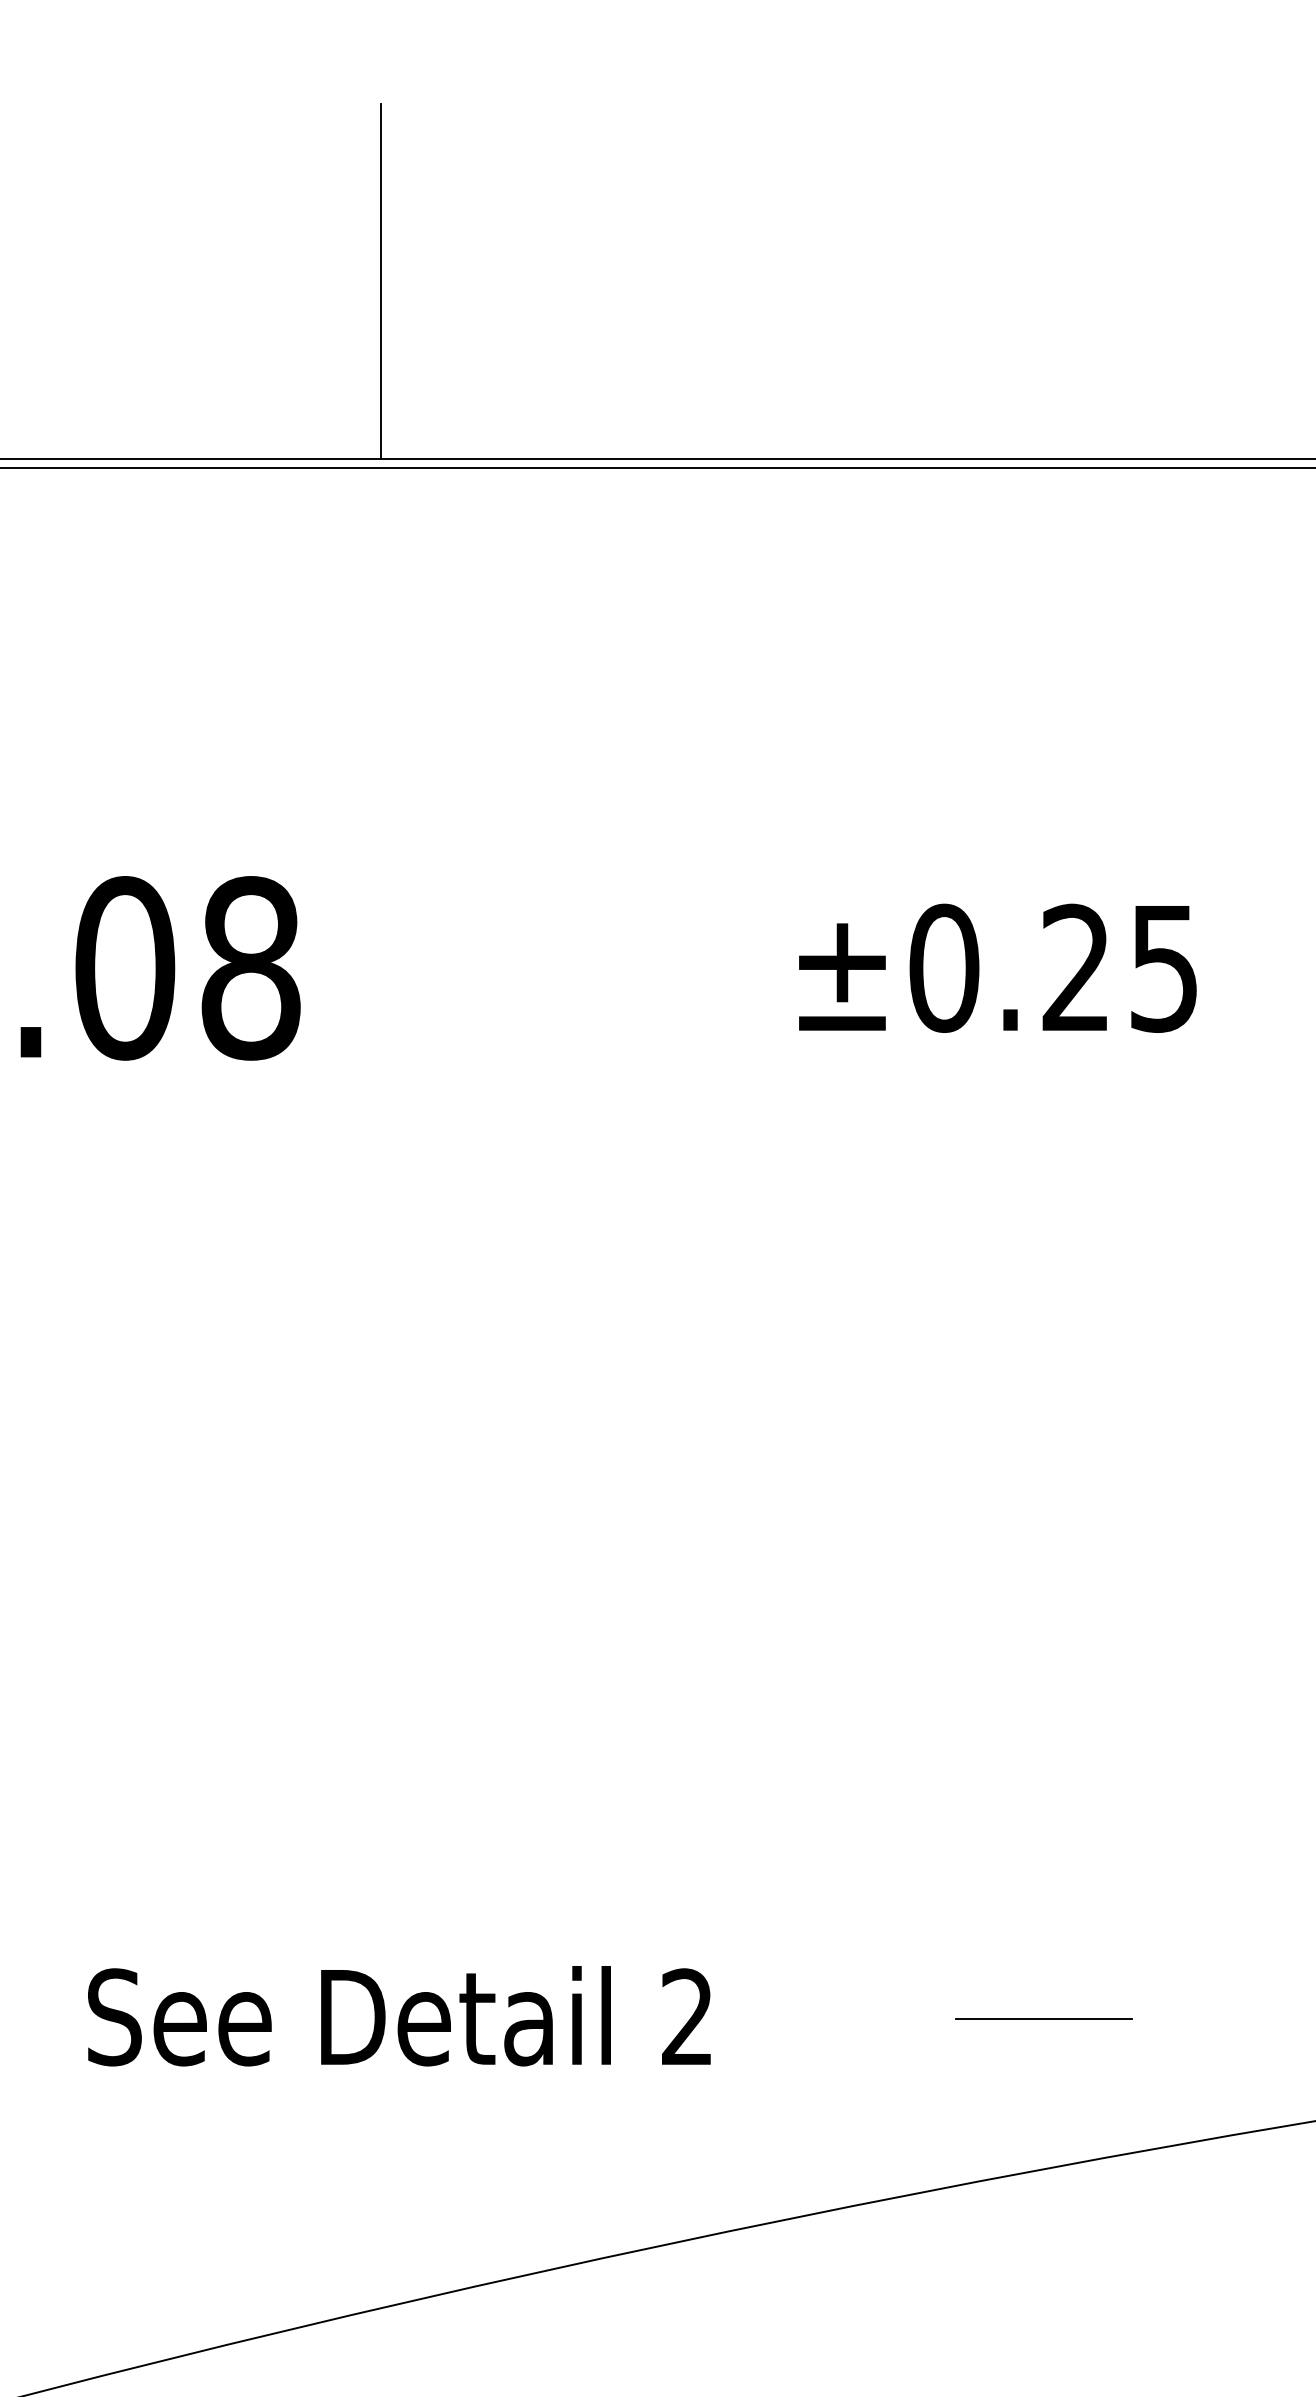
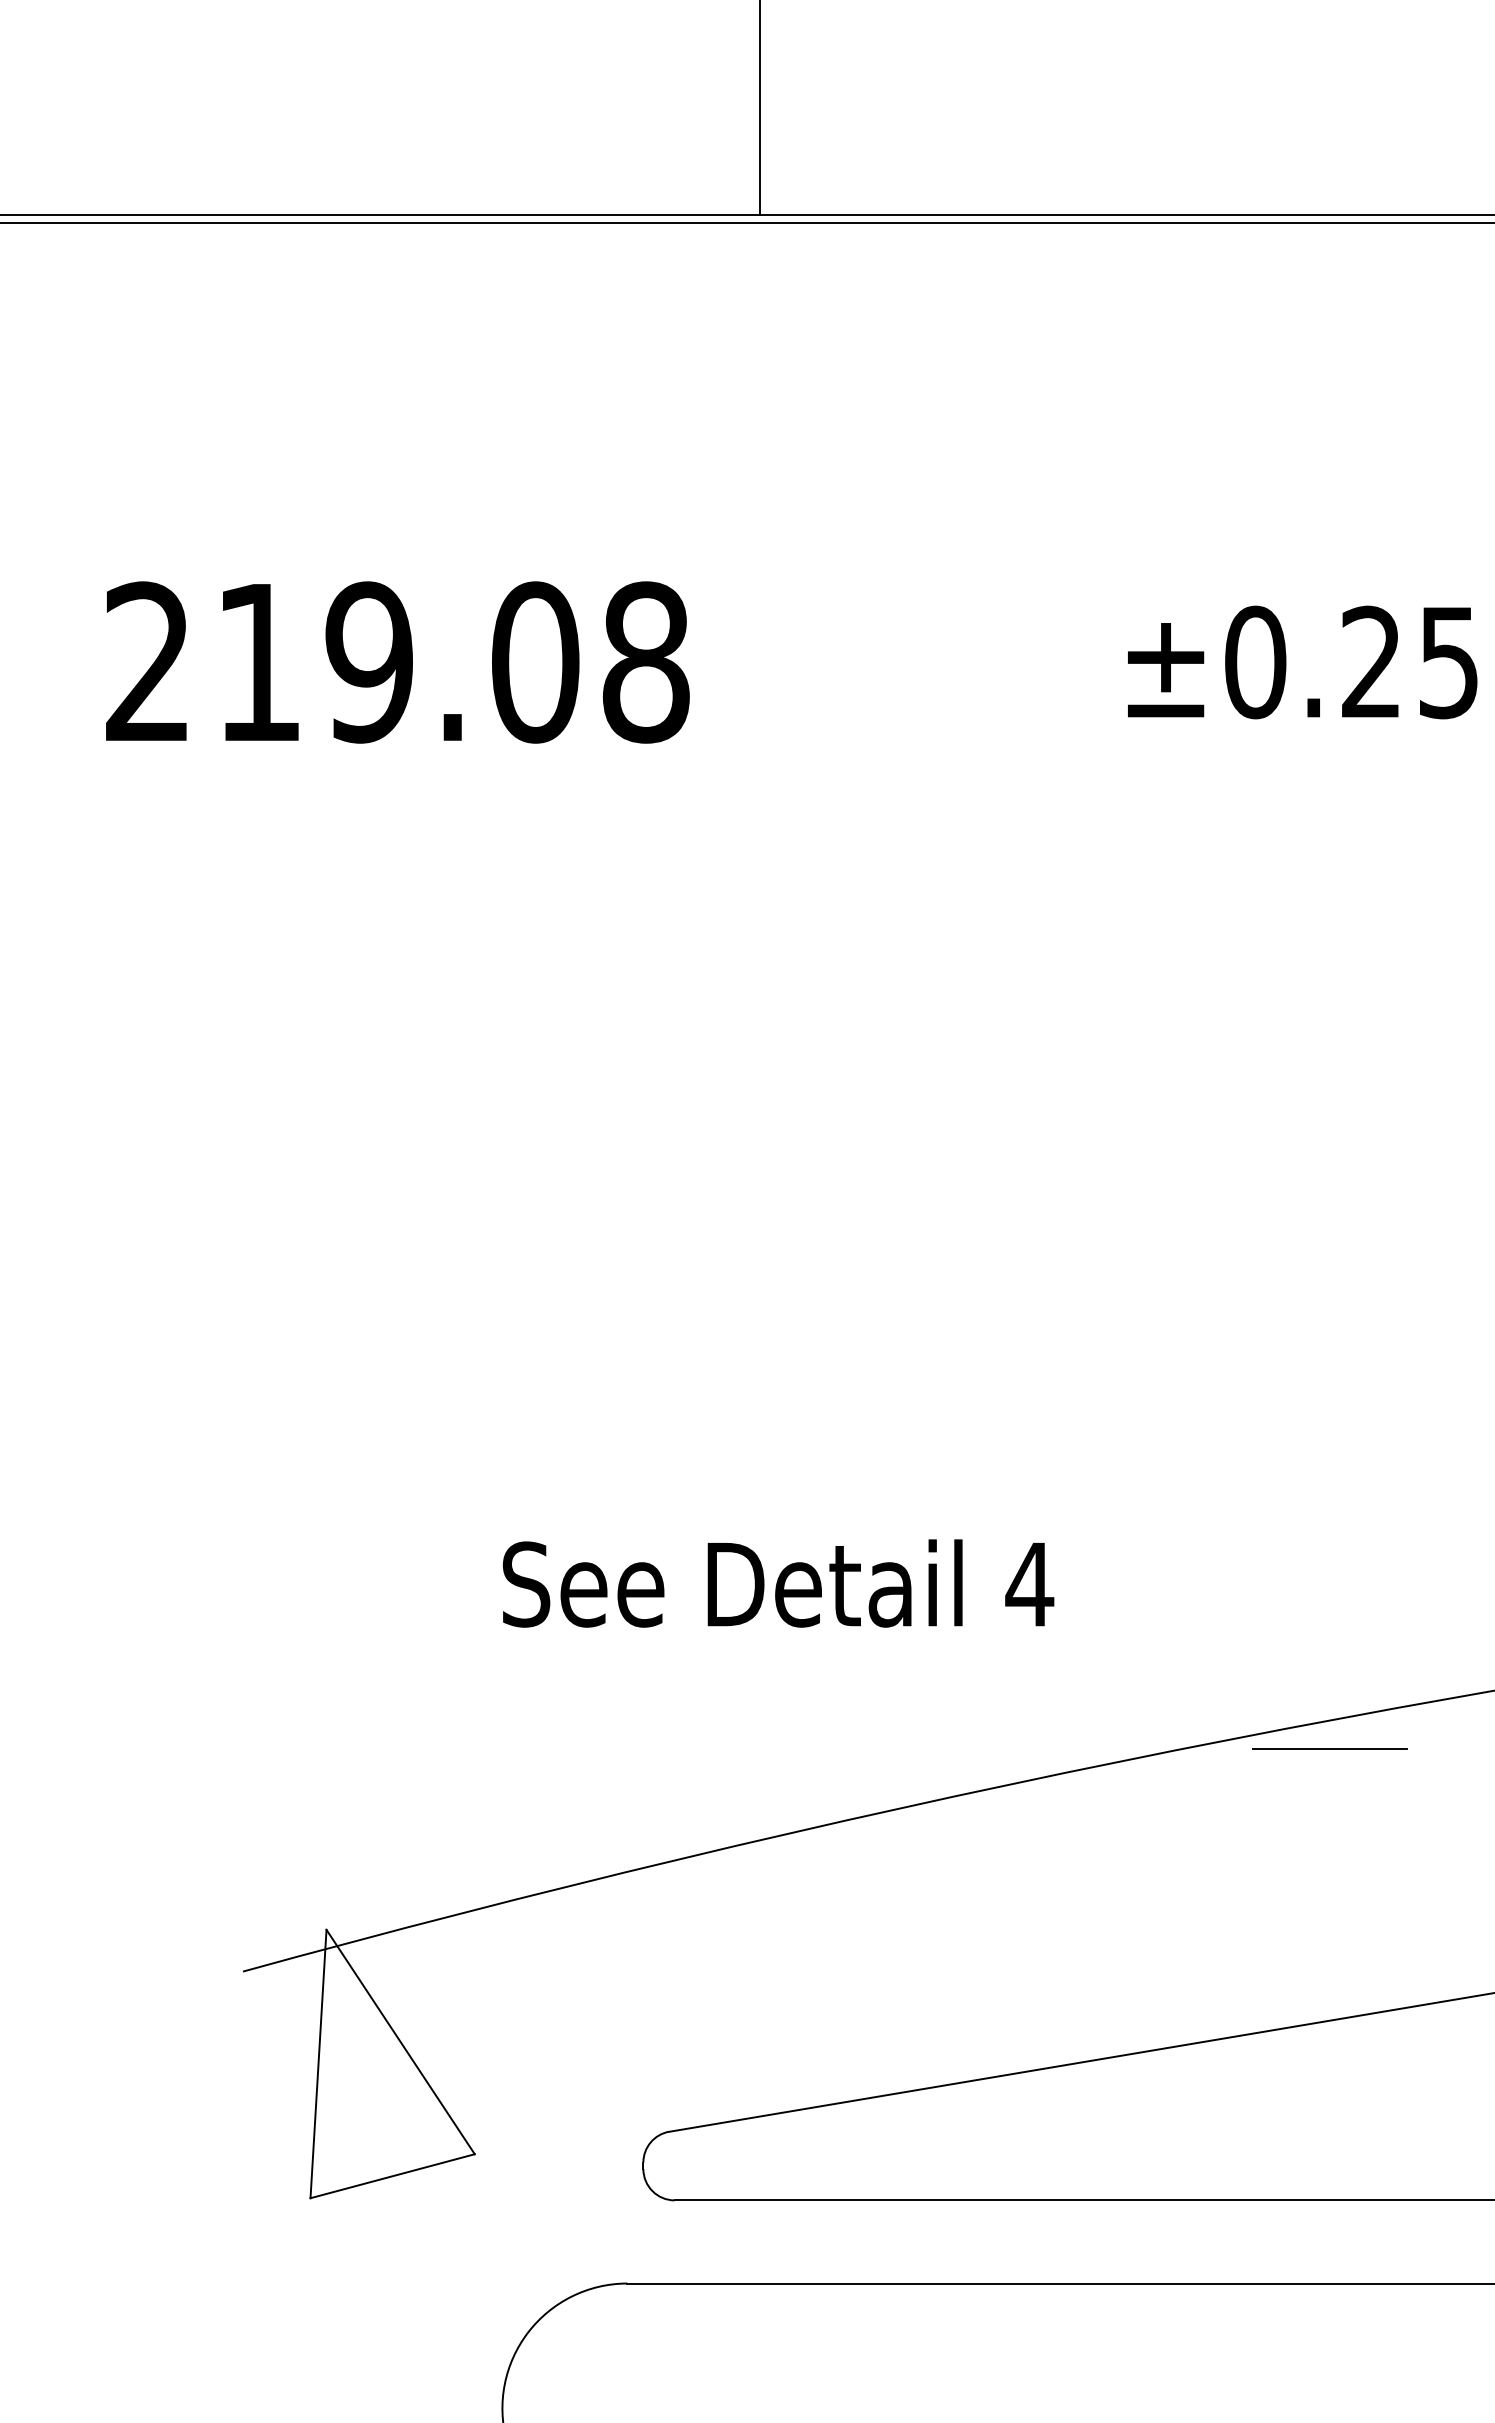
text: (687, 2016) -> (1029, 1583), 2 -> 4
line: (1043, 2018) -> (1329, 1748), moved

